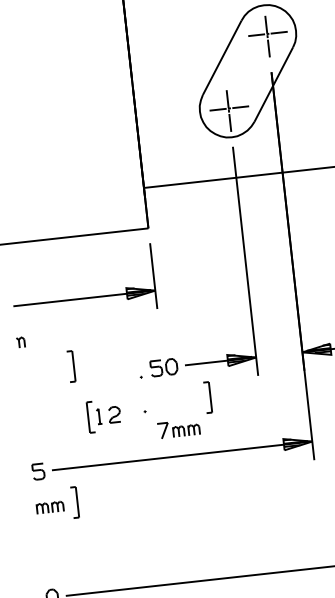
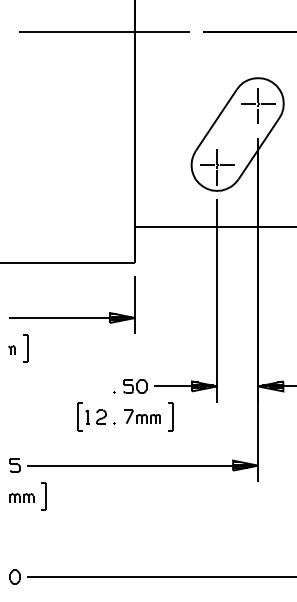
part: (70, 366) -> (25, 348), moved
part: (103, 415) -> (91, 416), moved
part: (178, 428) -> (142, 416), moved

